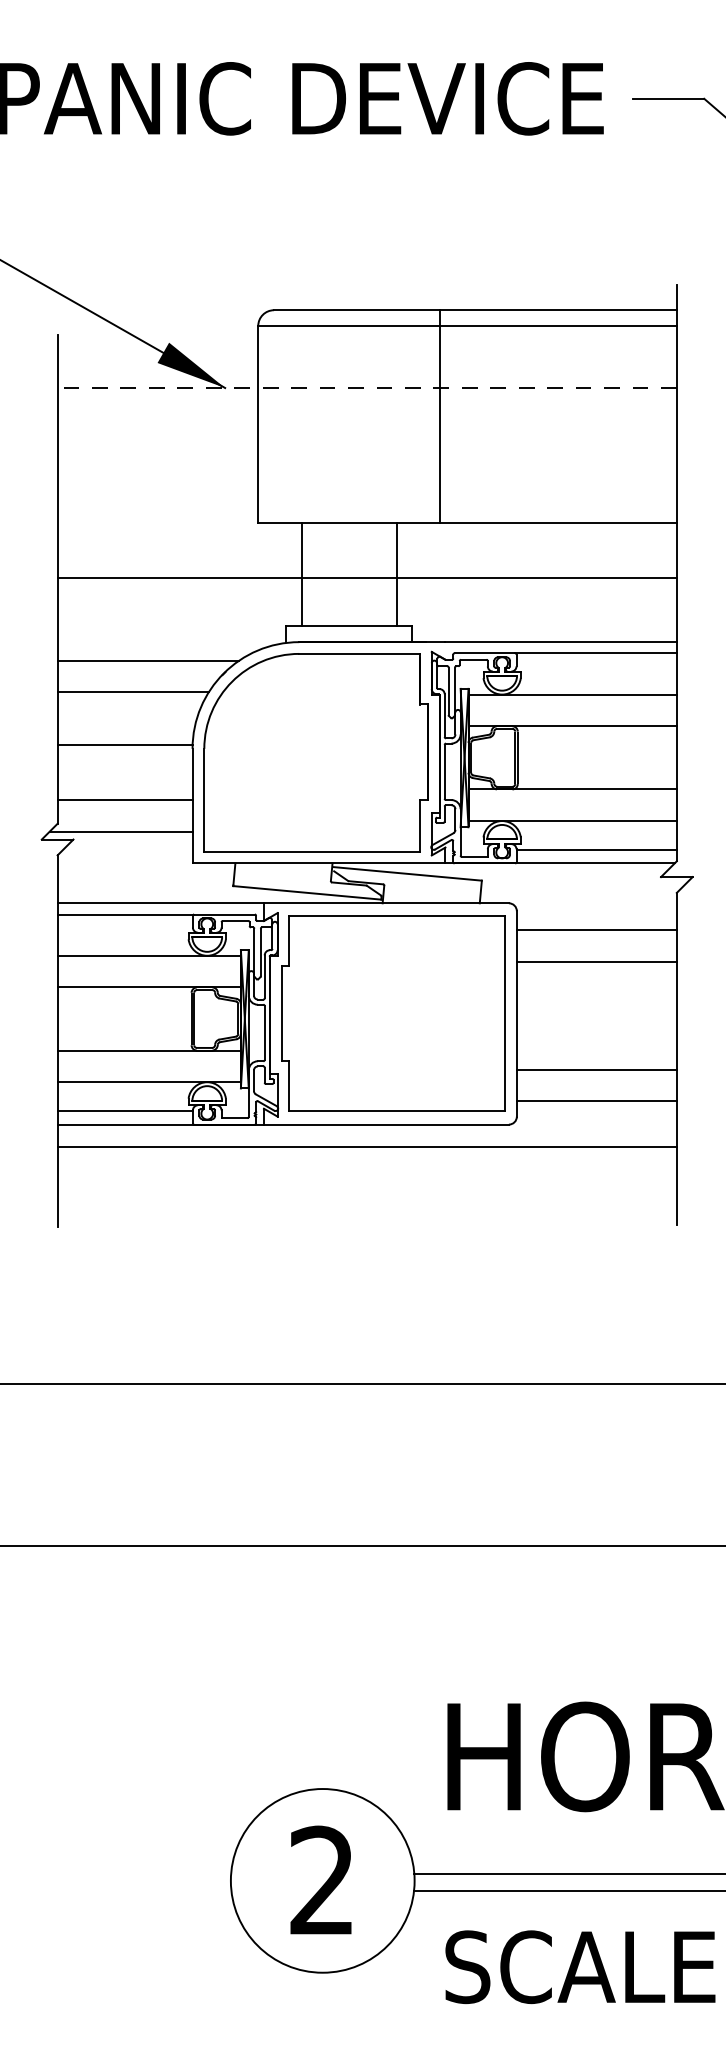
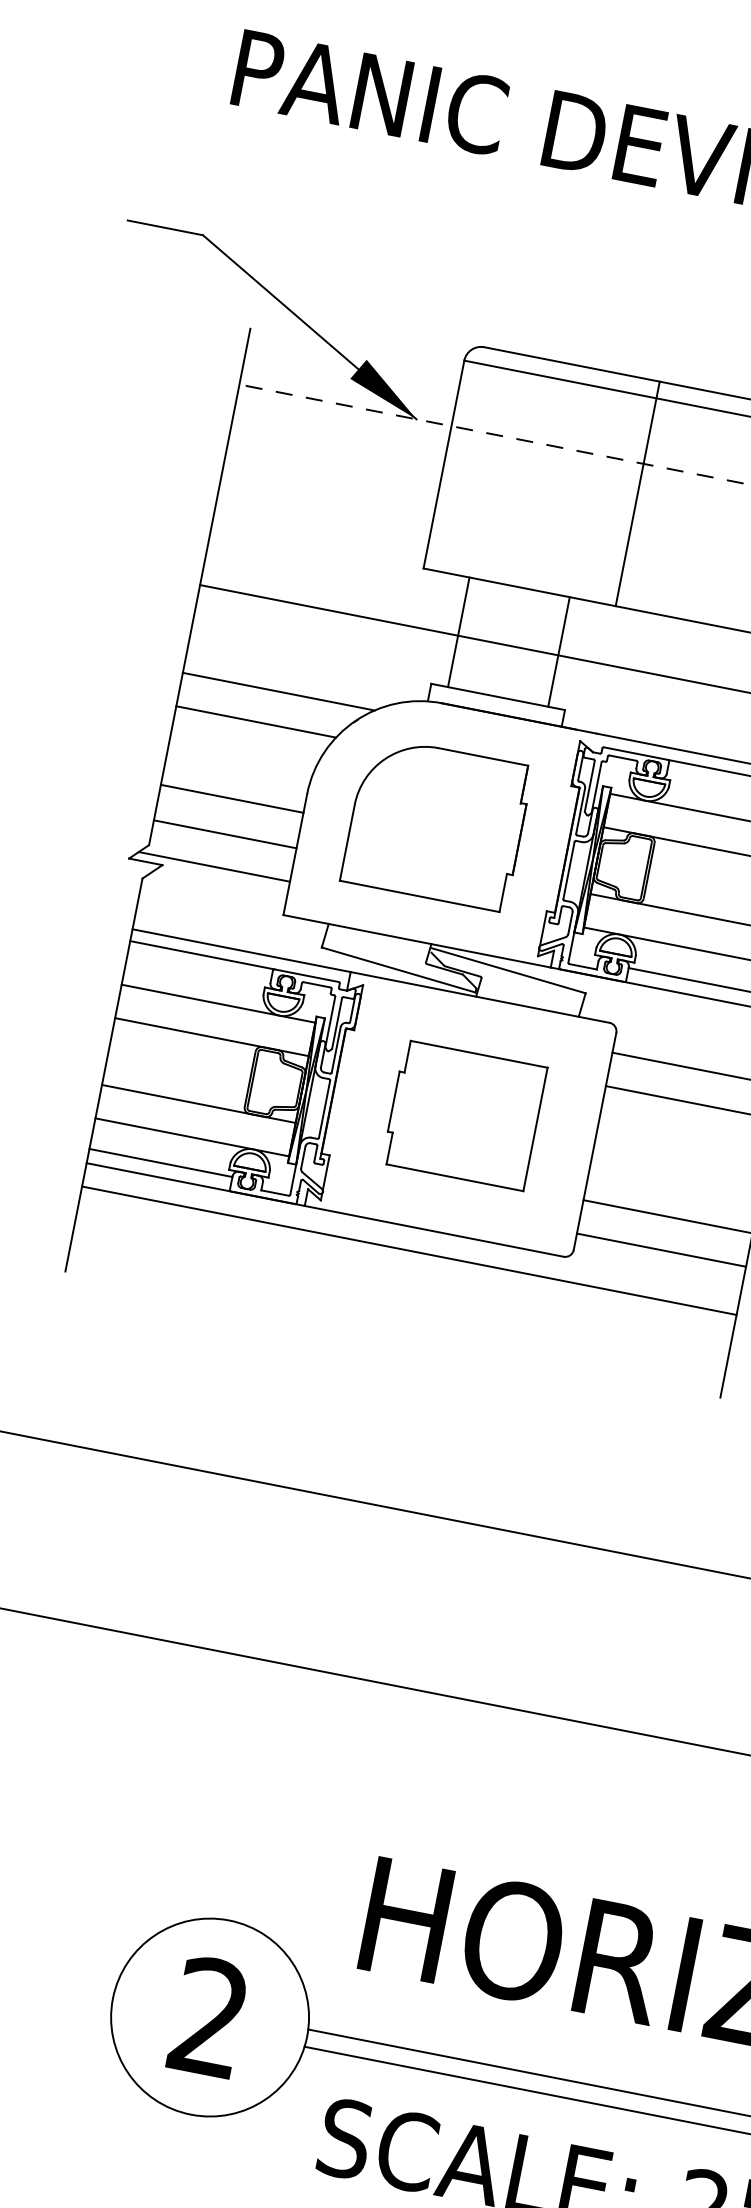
line: (124, 744) -> (231, 798), moved
part: (315, 752) -> (436, 823), size x0.7
part: (393, 1013) -> (464, 1115), size x0.6

